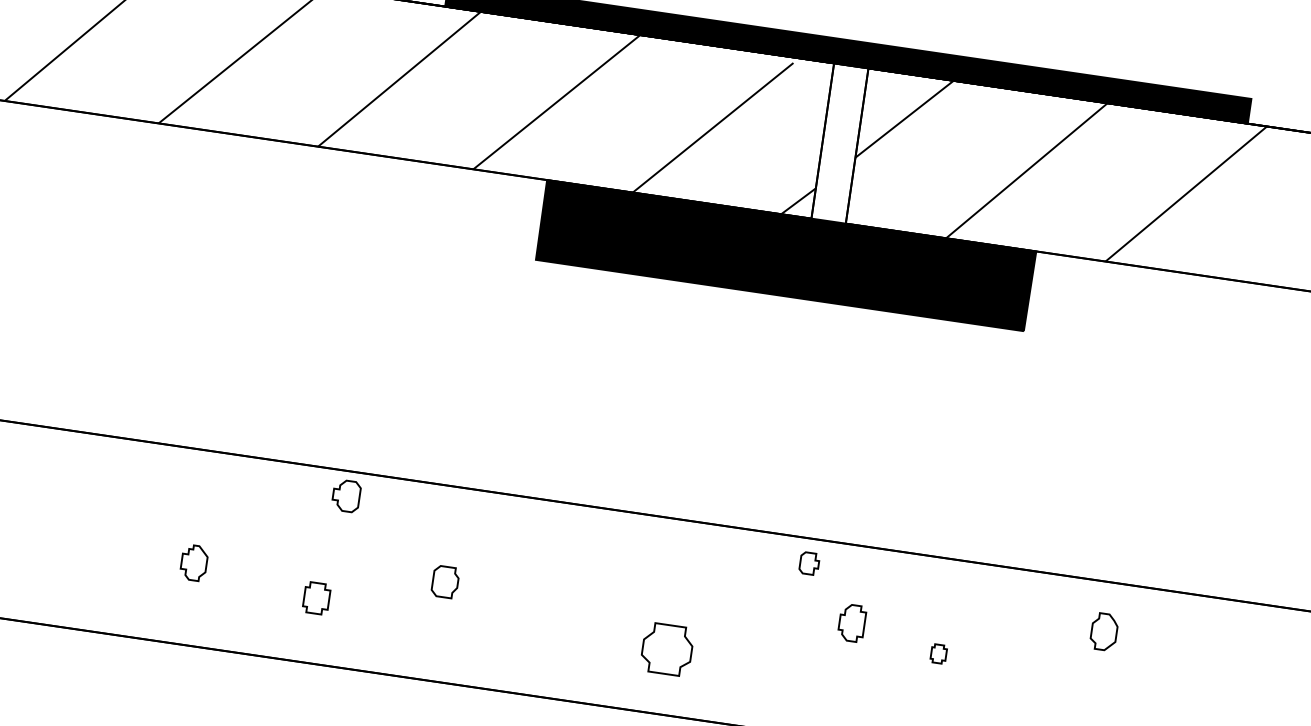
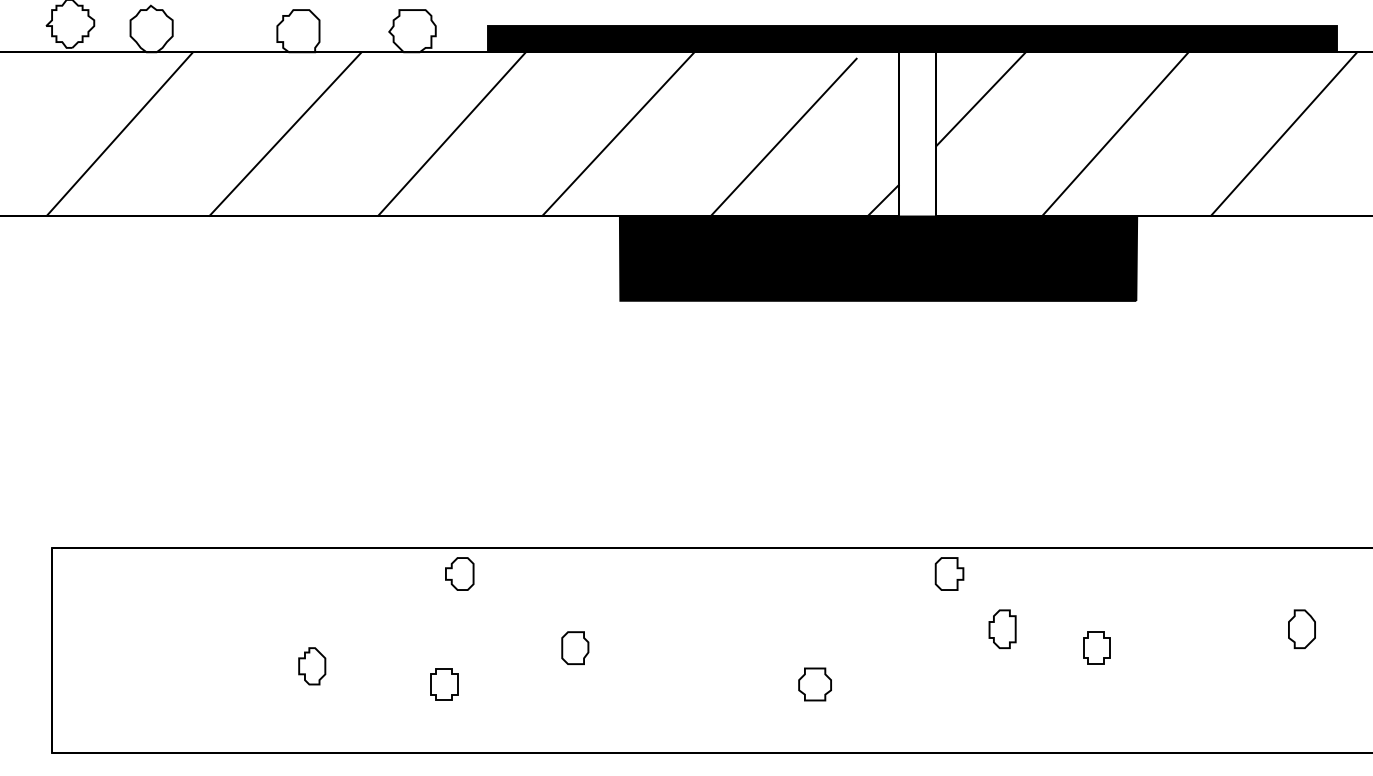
part: (809, 563) -> (949, 573), size x1.43
part: (1103, 631) -> (1301, 628), moved
part: (666, 649) -> (814, 684), size x0.62
part: (938, 653) -> (1096, 647), size x1.67

